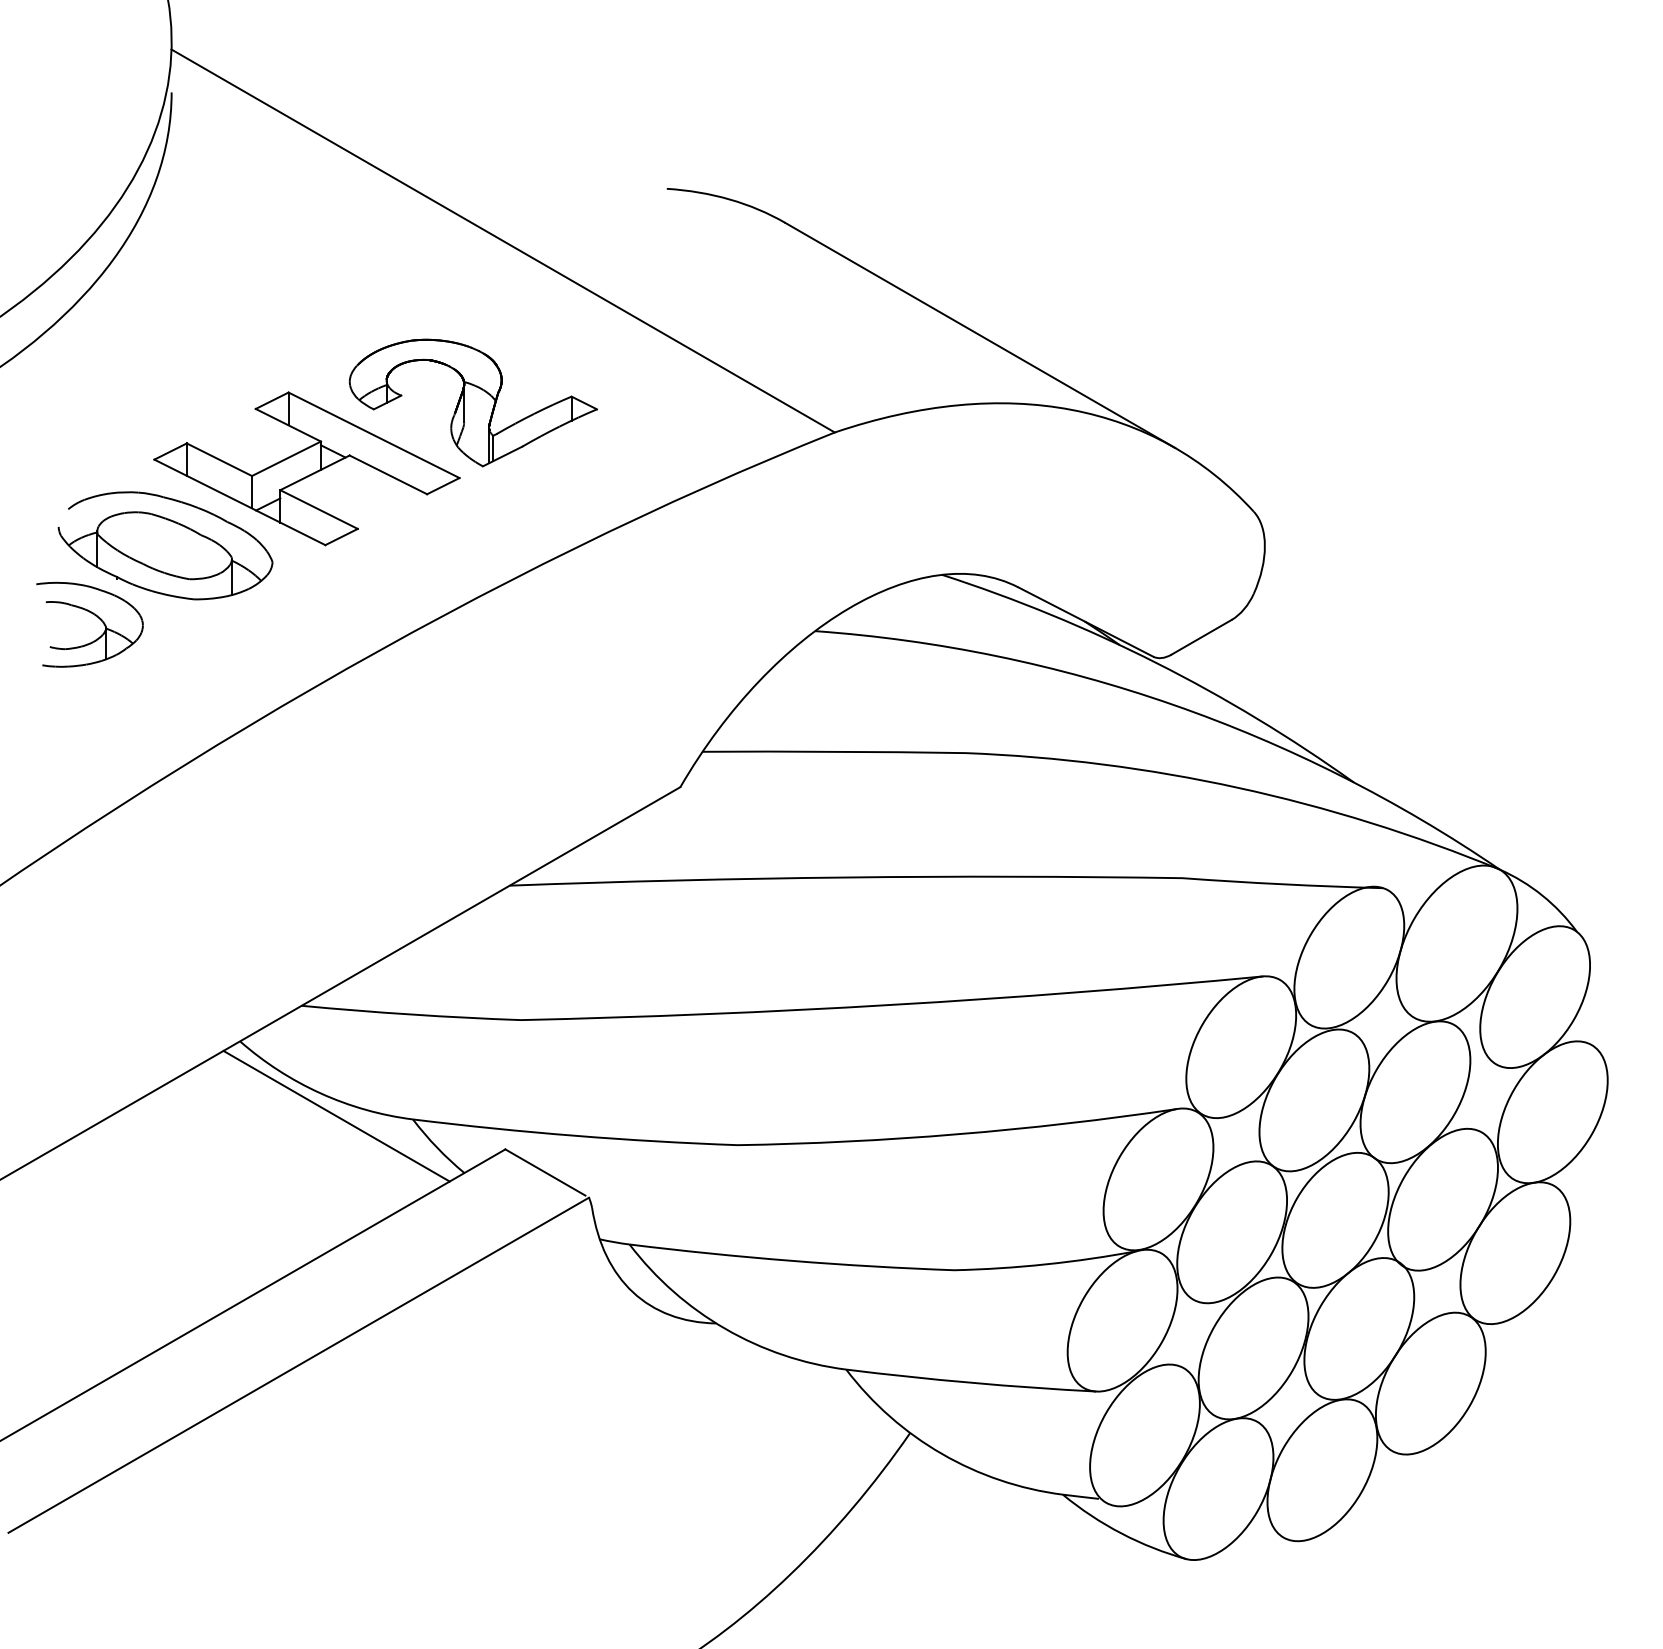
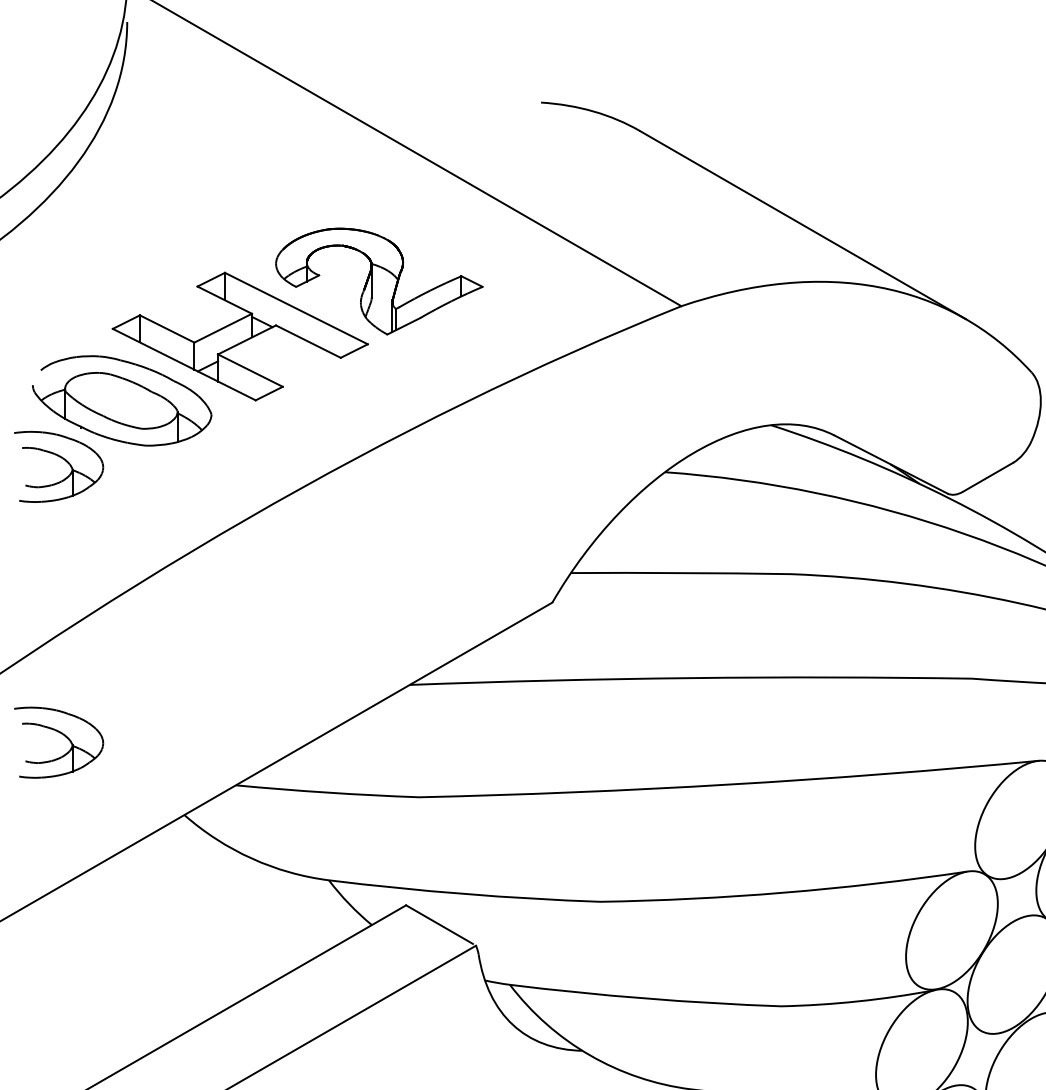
part: (95, 946) -> (63, 735), added
line: (336, 1115) -> (264, 877), removed

